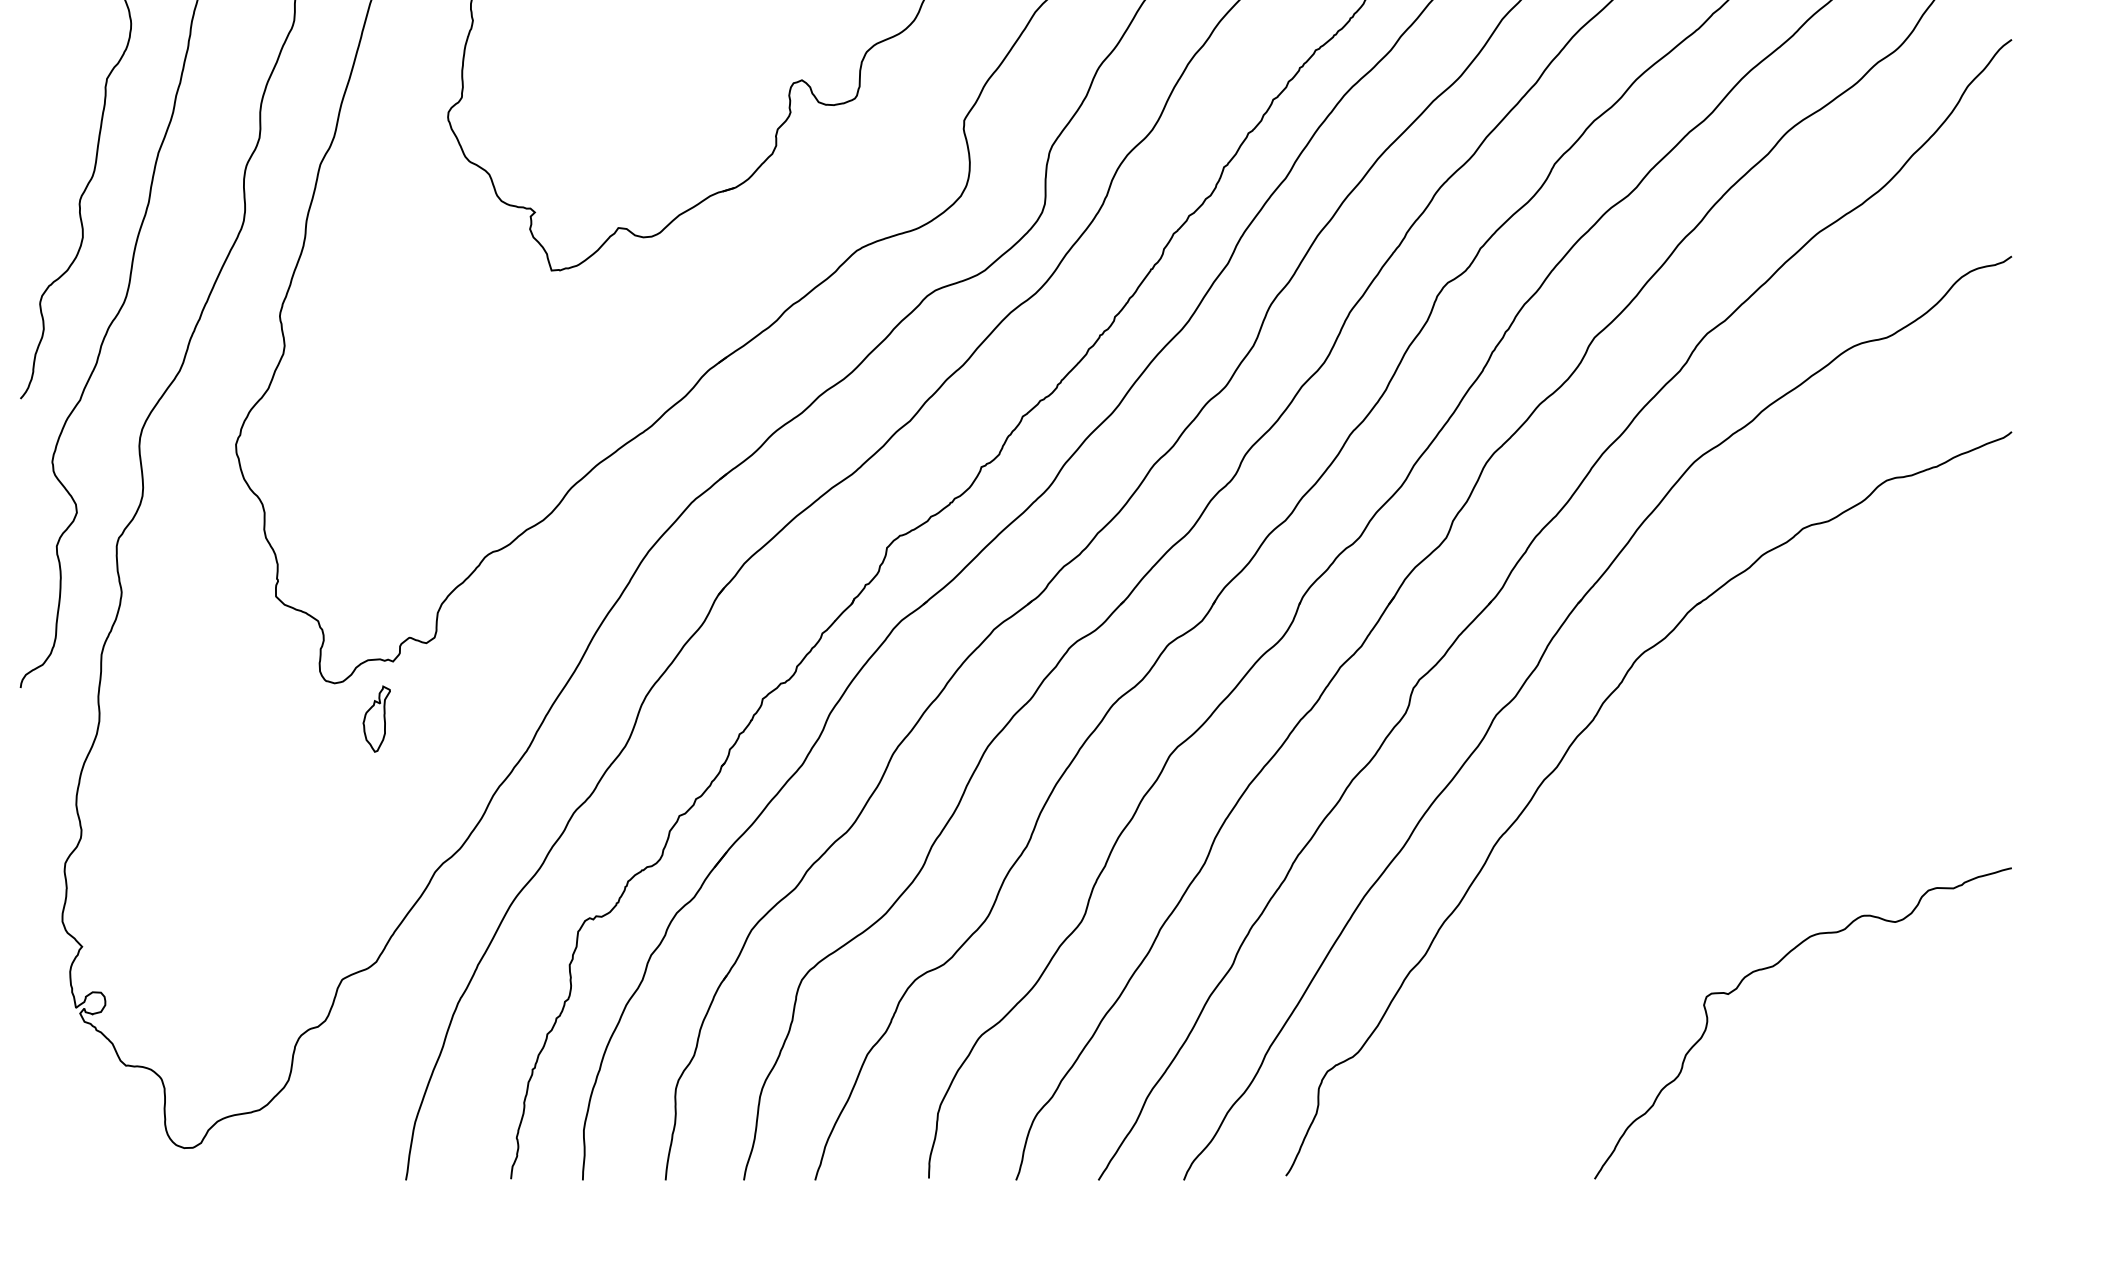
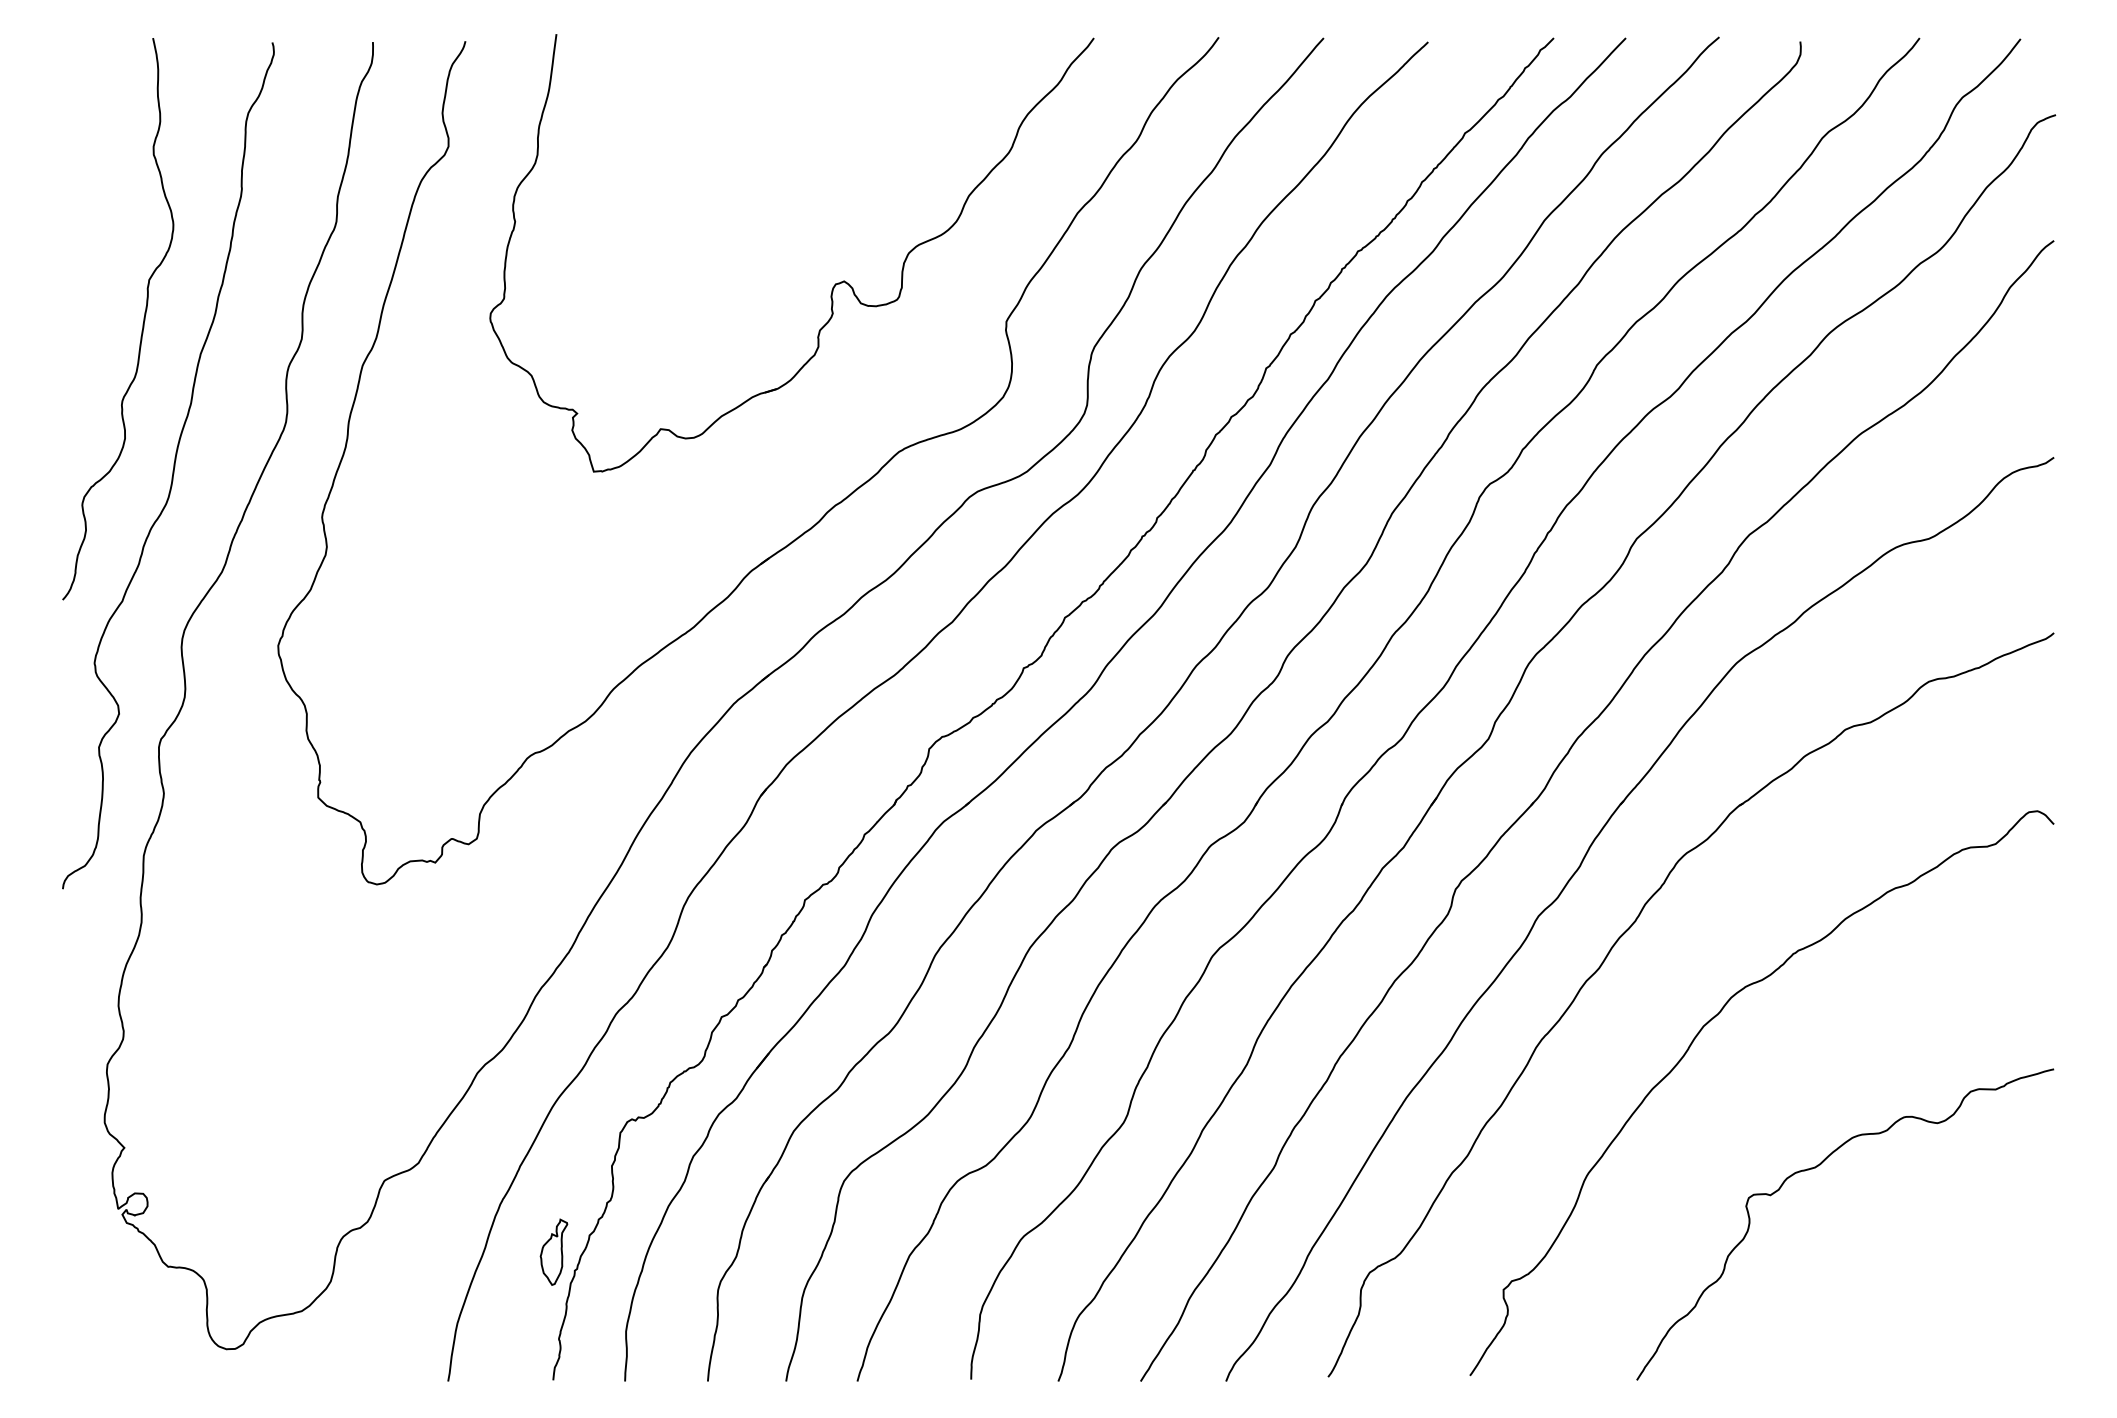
part: (376, 718) -> (553, 1251), moved
curve: (1647, 848) -> (1689, 1049), added

